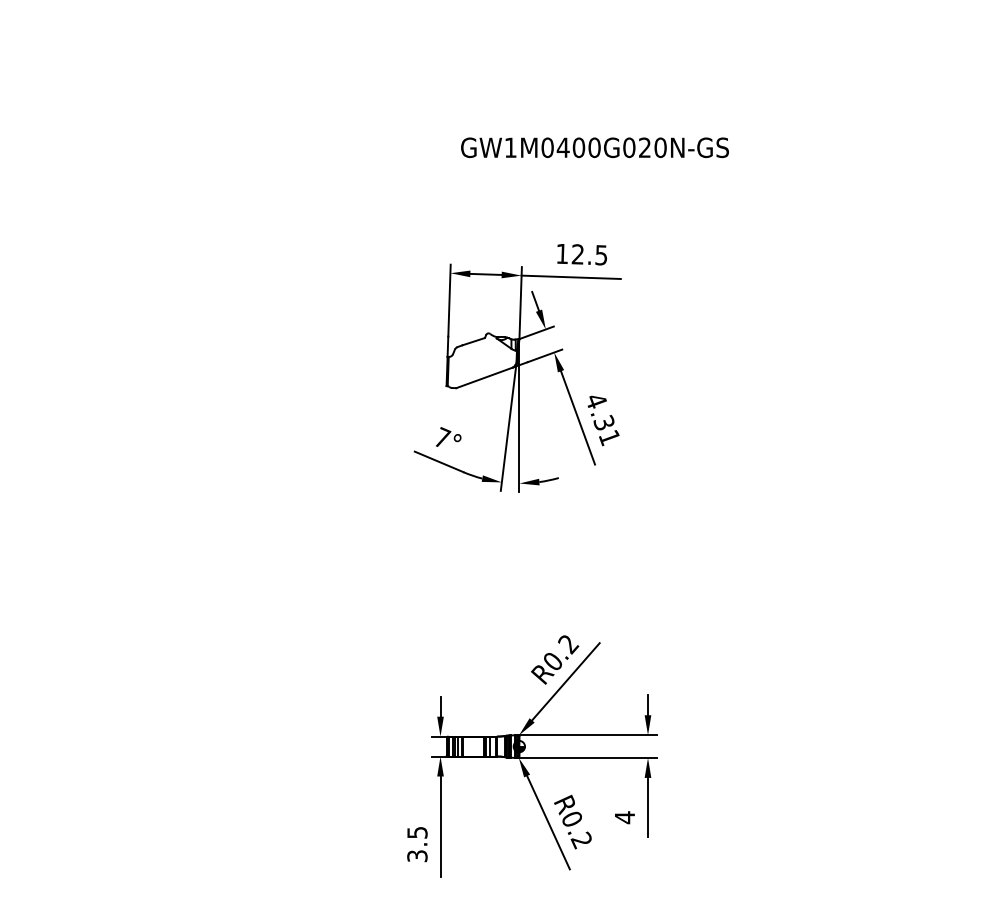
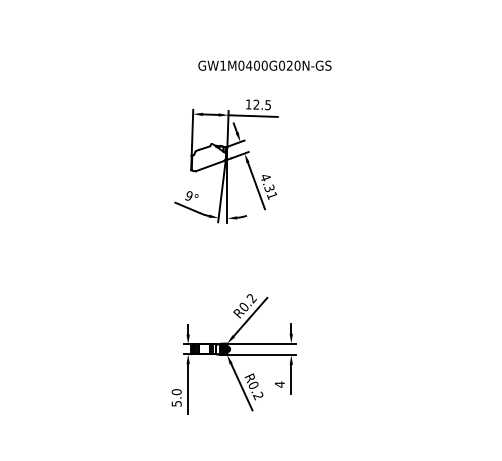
text: (594, 147) -> (264, 65), moved
text: (443, 437) -> (189, 195), 7° -> 9°
text: (416, 843) -> (176, 397), 3.5 -> 5.0

